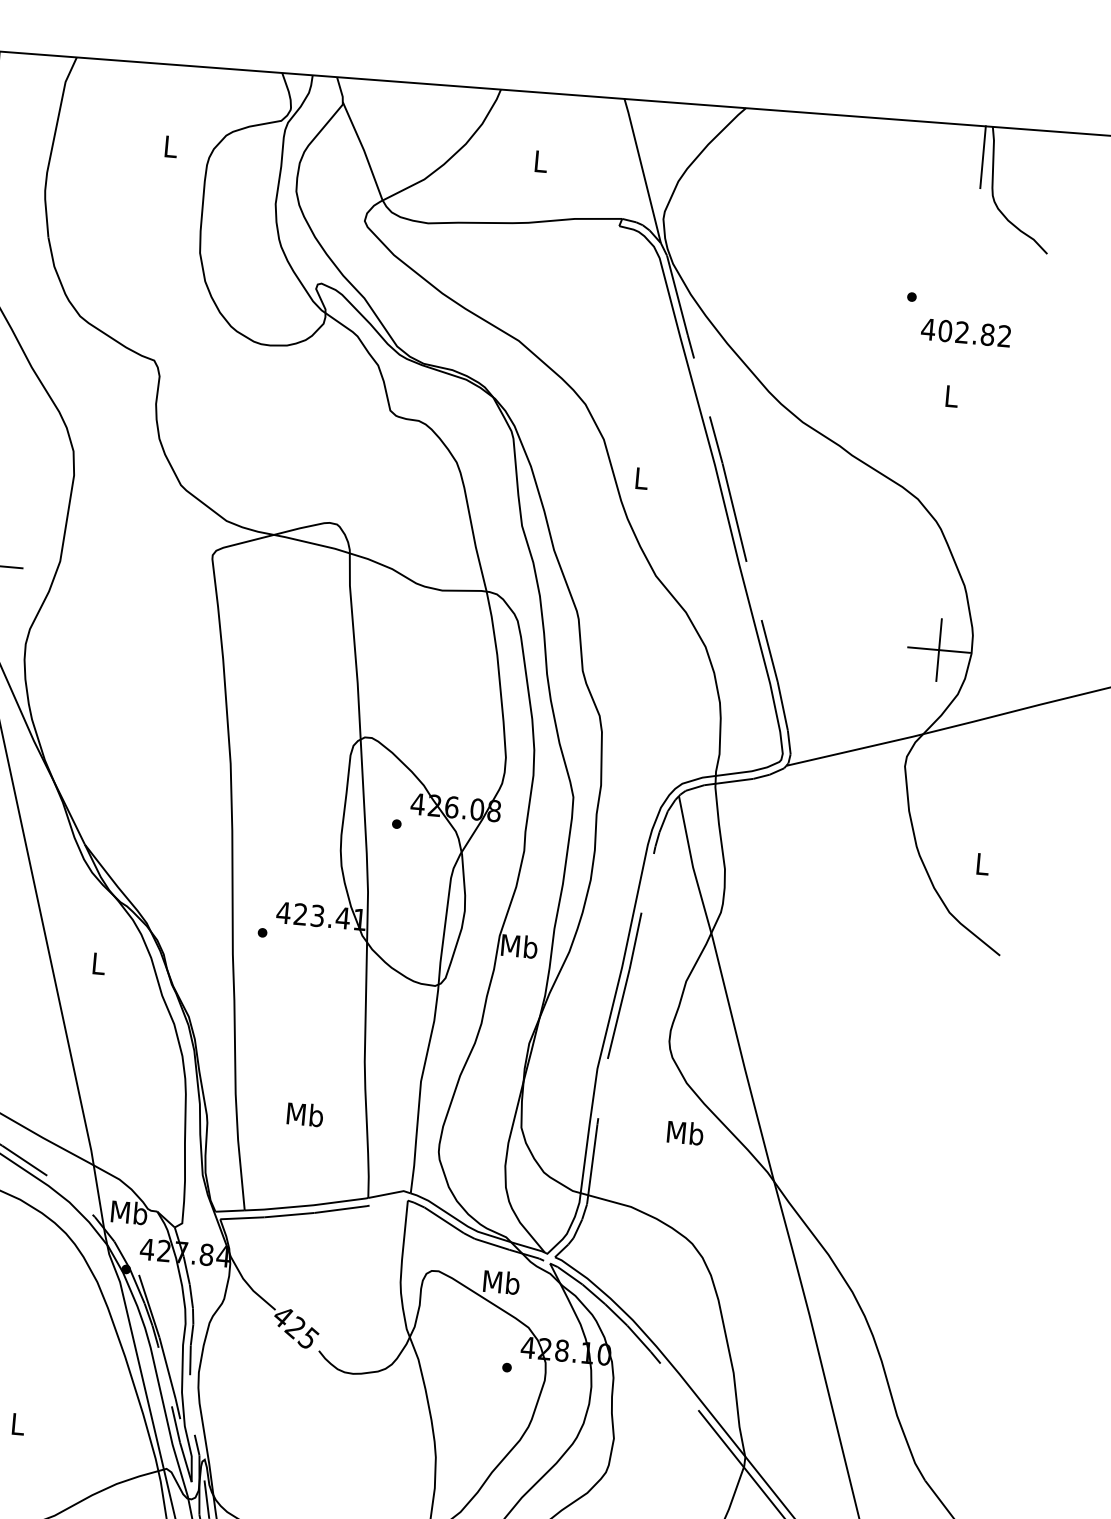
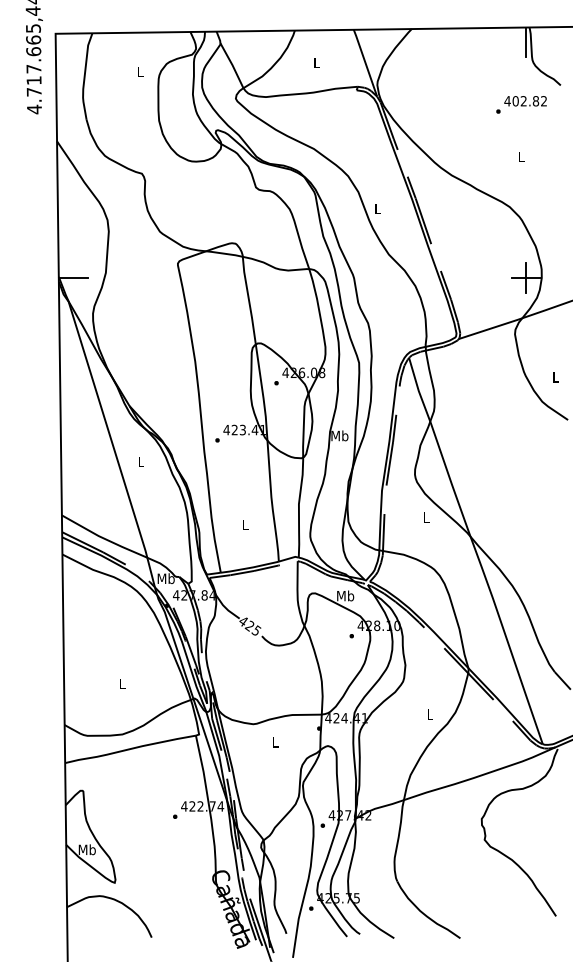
text: (965, 333) -> (525, 101), moved
text: (305, 1114) -> (245, 524), Mb -> L
text: (685, 1133) -> (426, 517), Mb -> L

